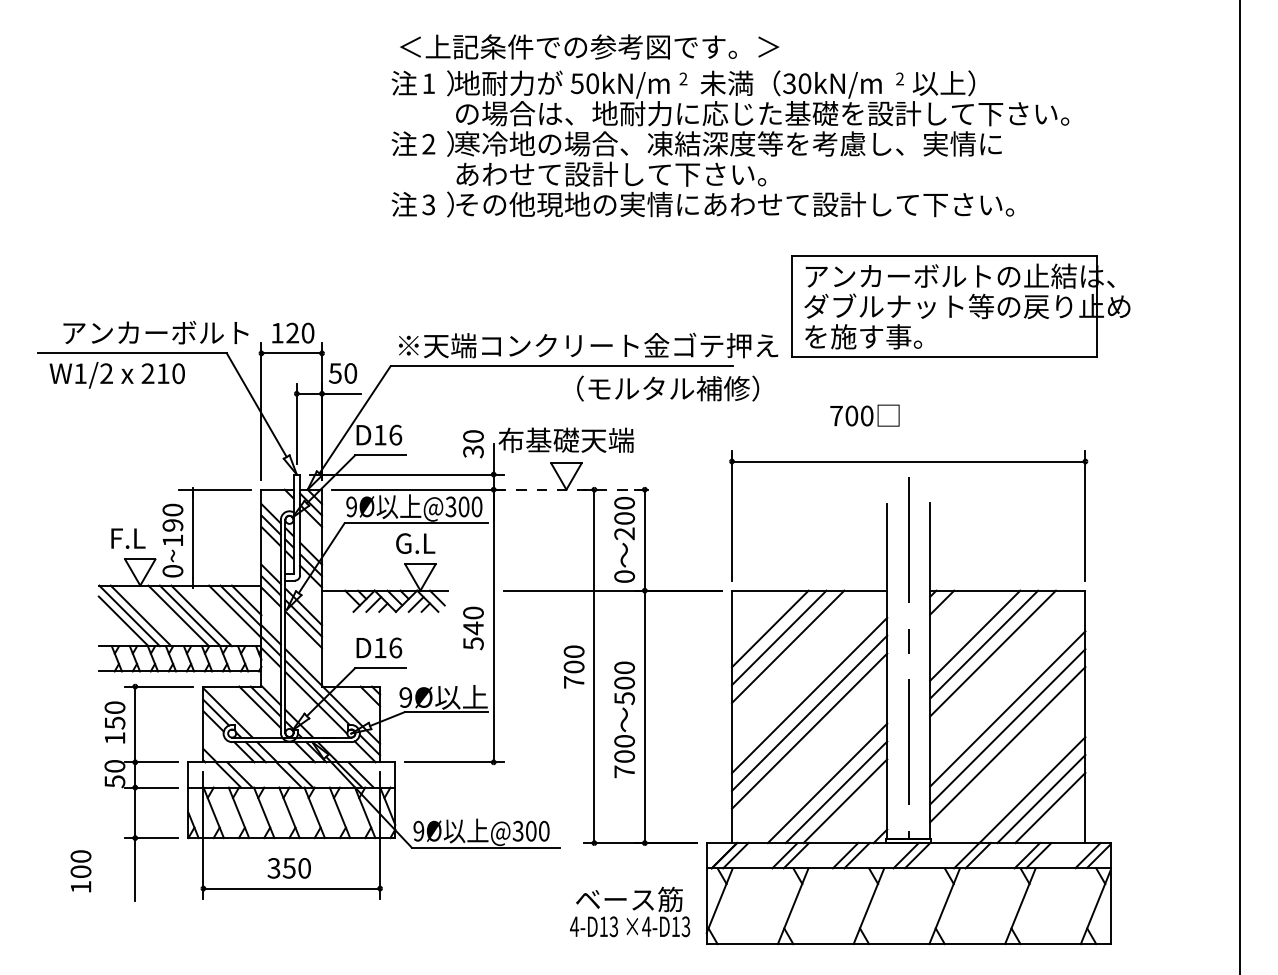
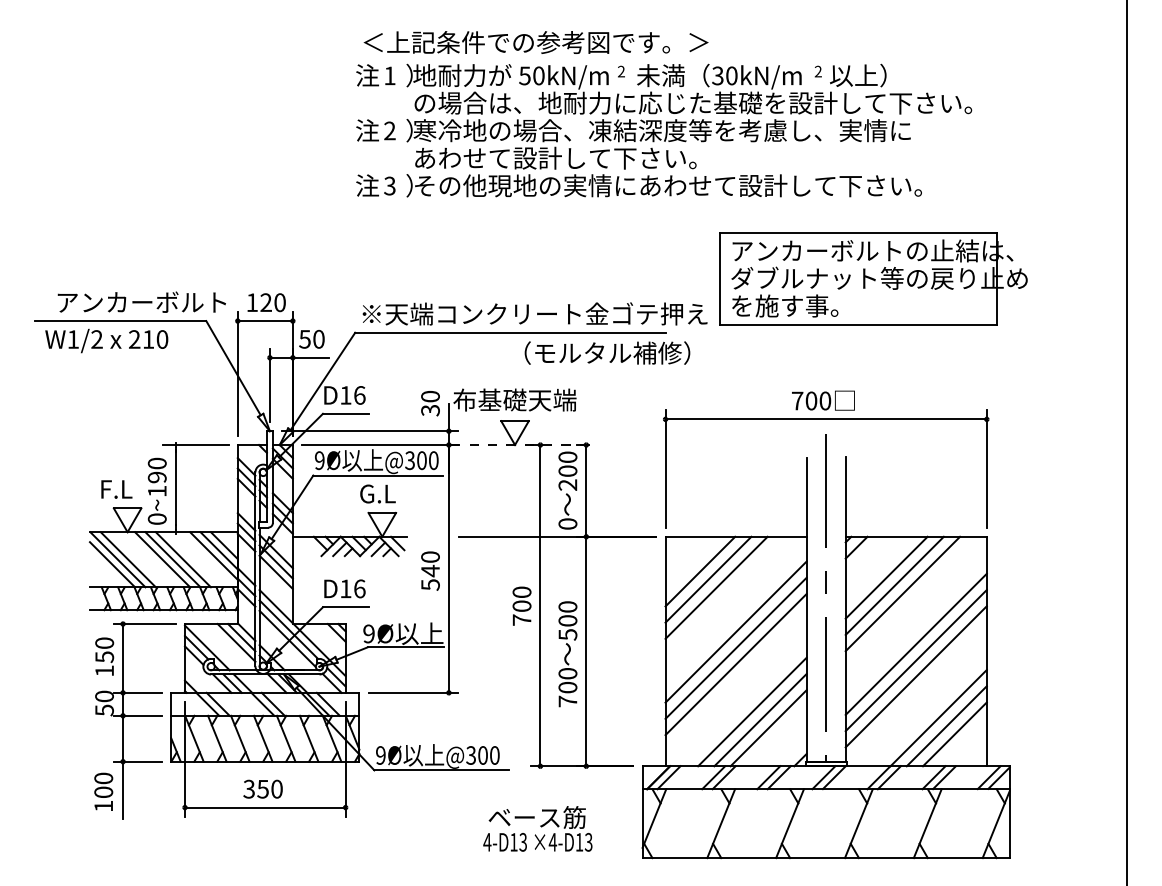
text: (865, 415) -> (823, 400), moved
text: (80, 870) -> (103, 791), moved
text: (629, 911) -> (537, 828), moved

